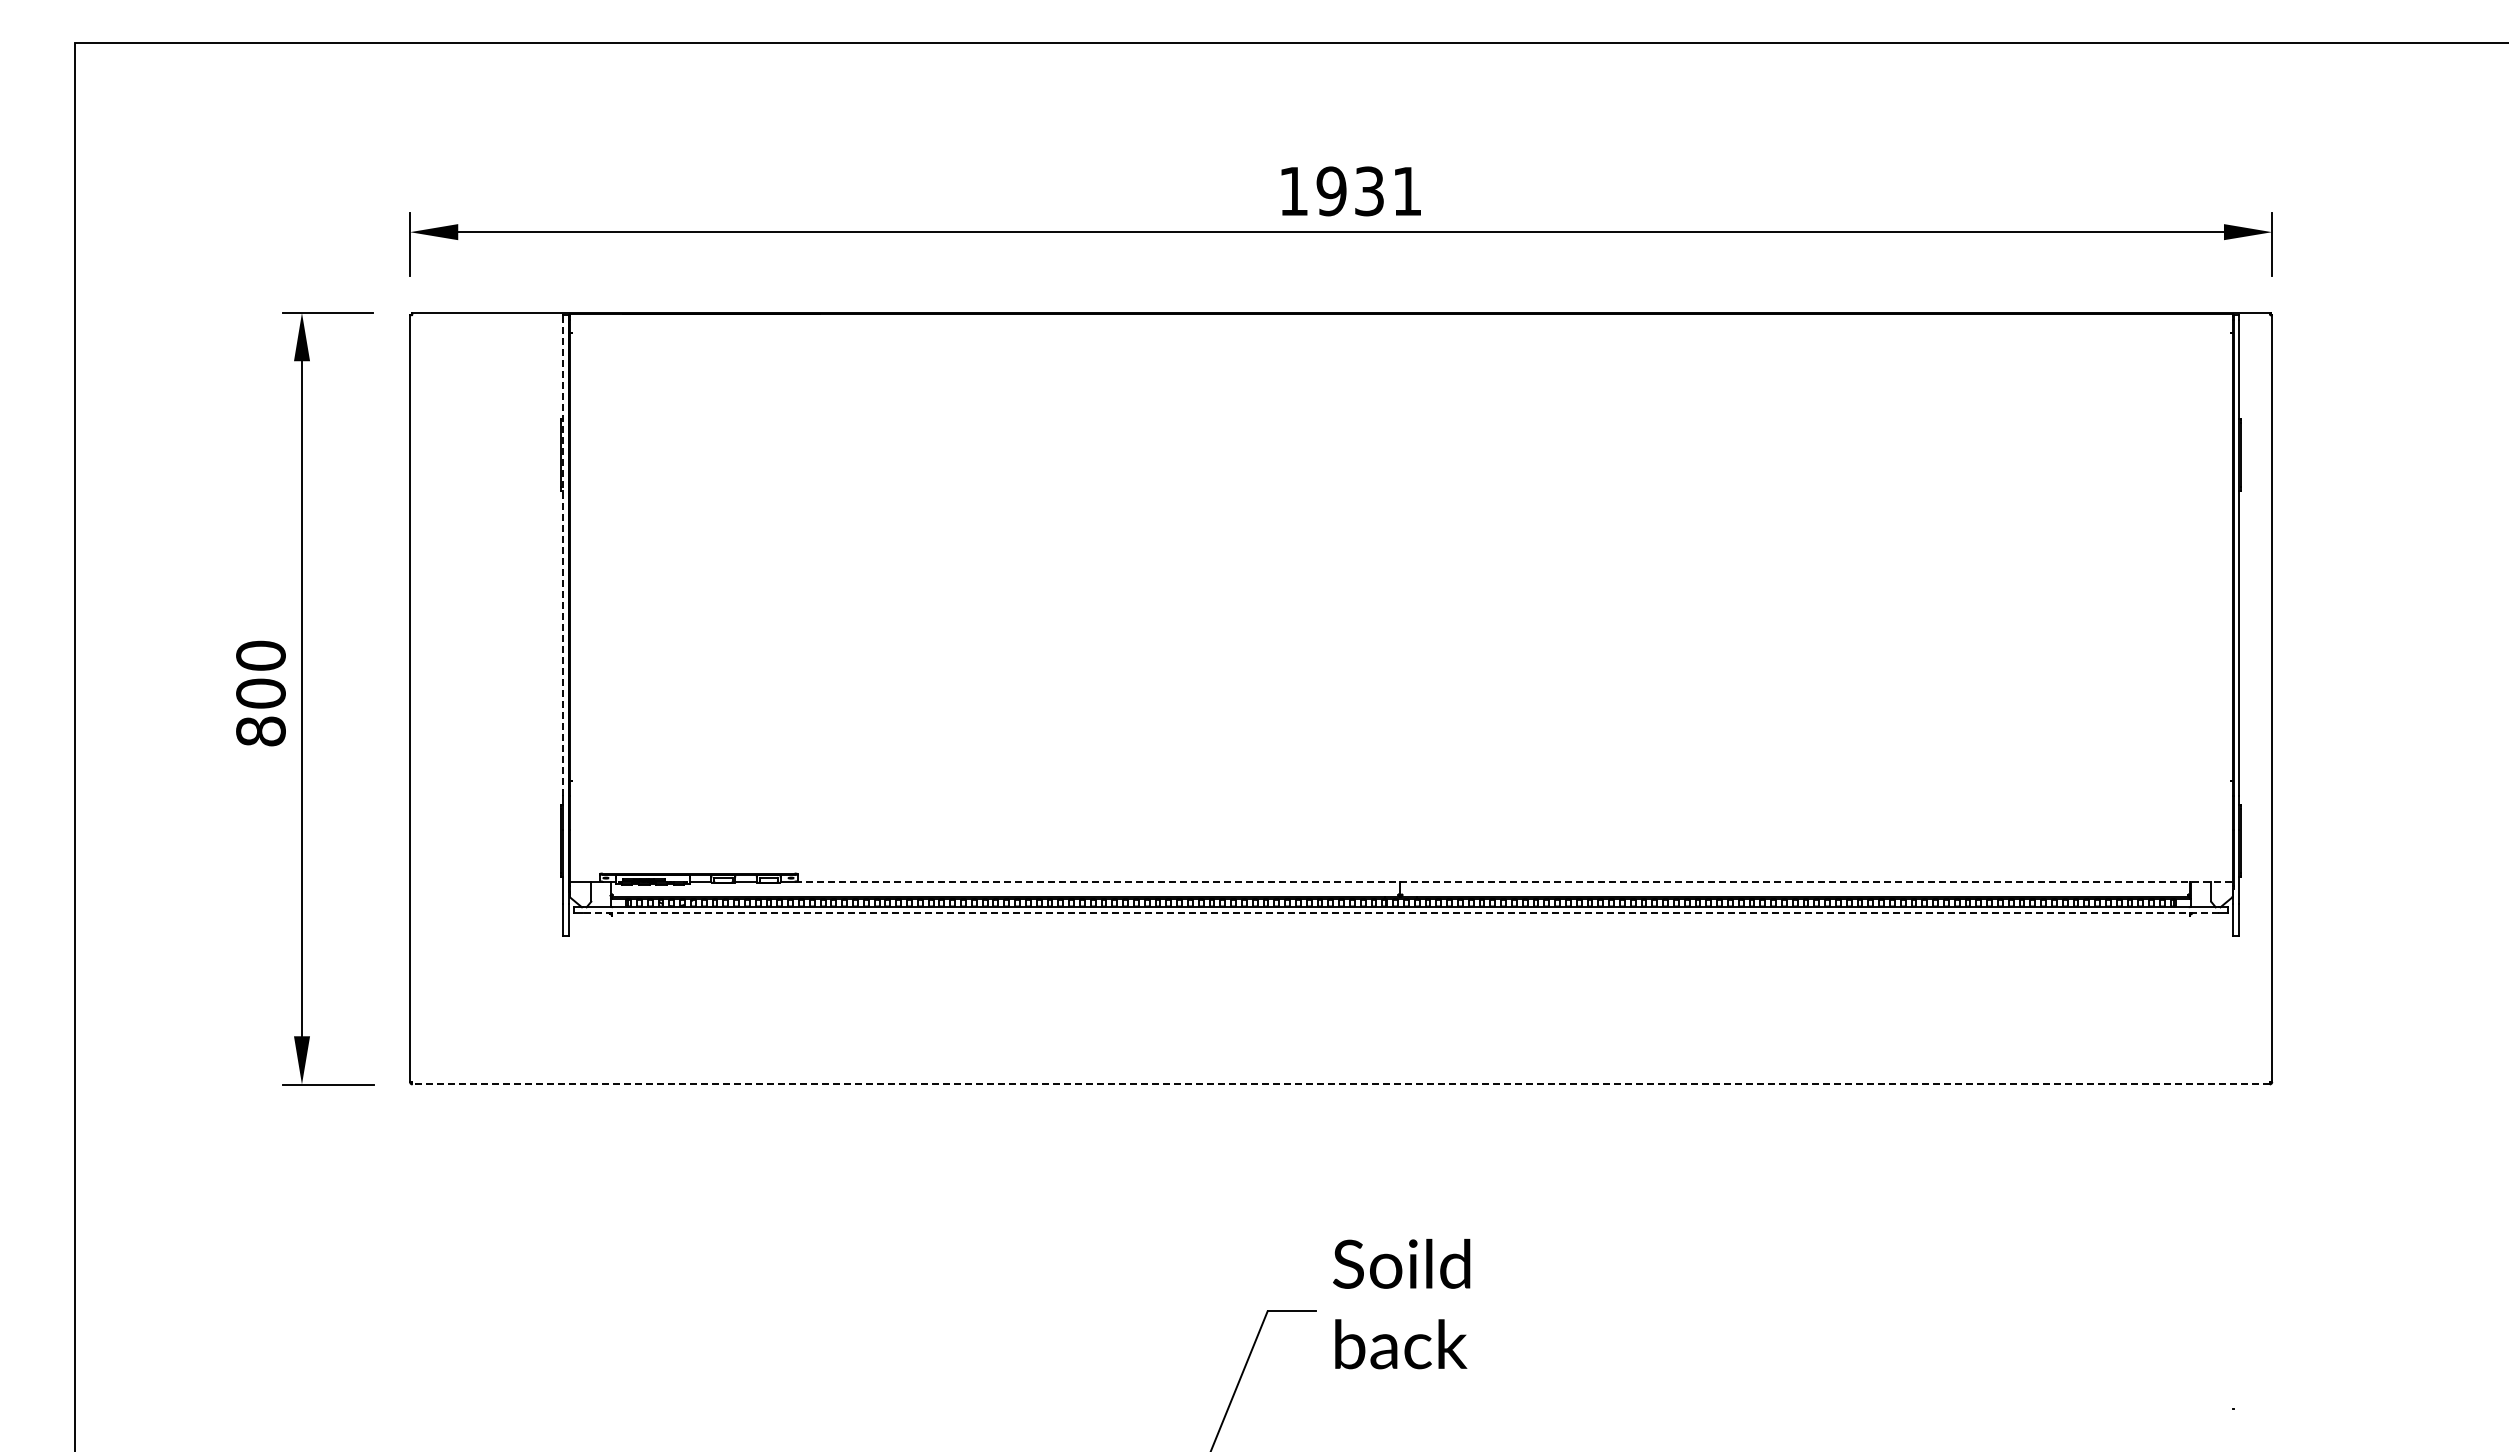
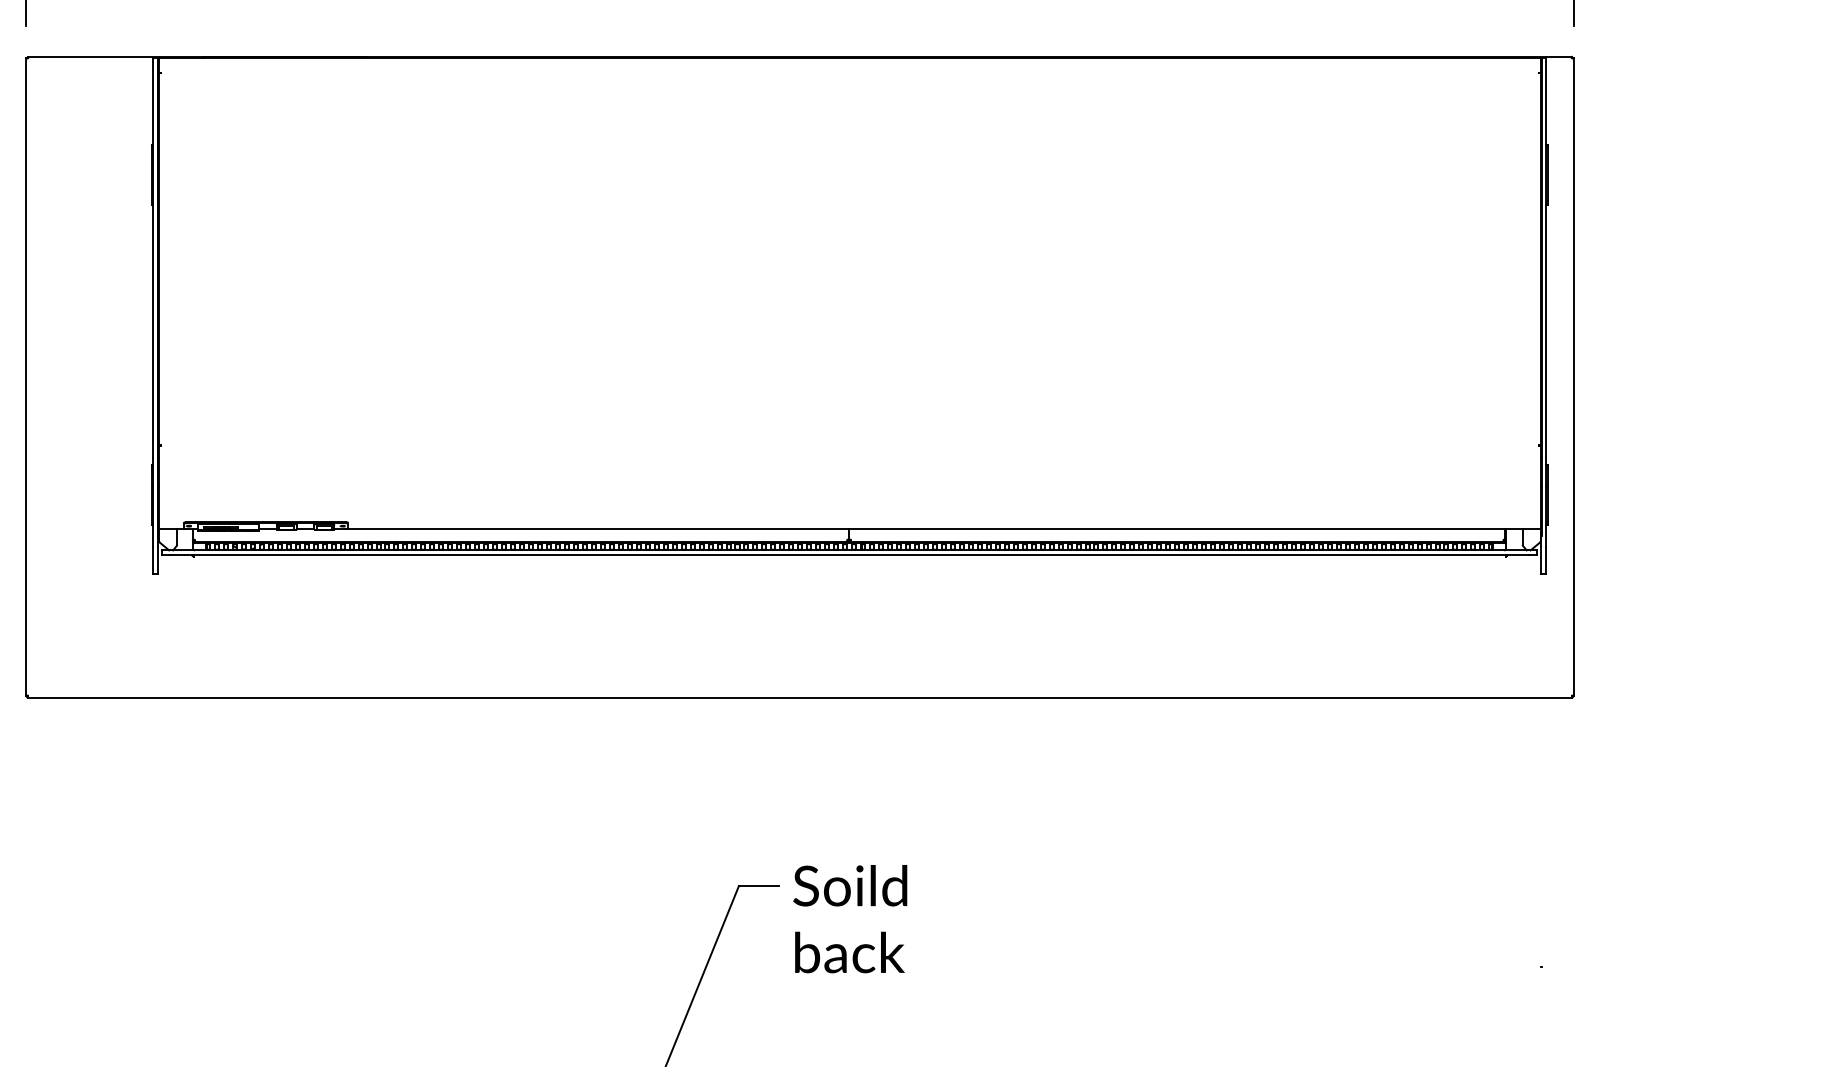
line: (562, 557) -> (153, 259), dashed -> solid
line: (1513, 881) -> (943, 528), dashed -> solid
line: (1400, 913) -> (849, 555), dashed -> solid
line: (1341, 1084) -> (800, 697), dashed -> solid
text: (1401, 1304) -> (850, 919), moved

